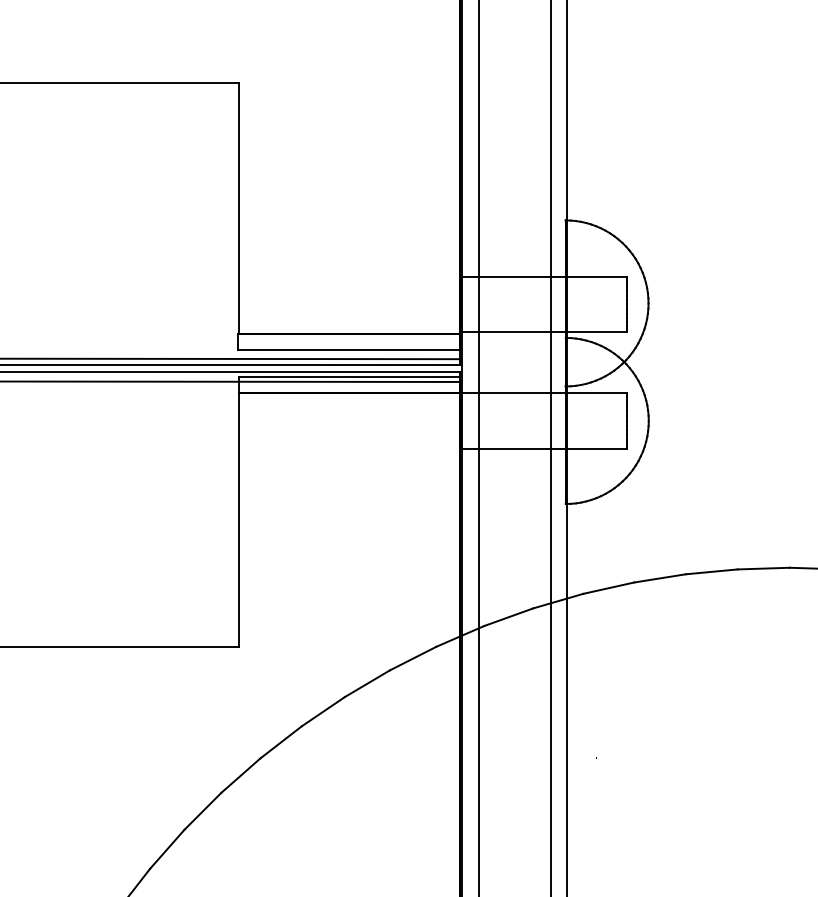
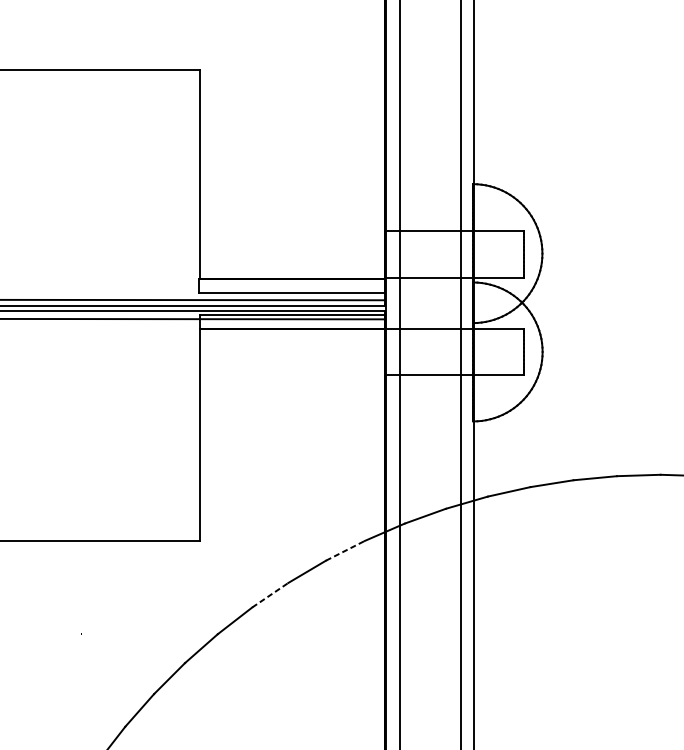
line: (413, 658) -> (345, 550), solid -> dashed
line: (323, 711) -> (270, 595), solid -> dashed

